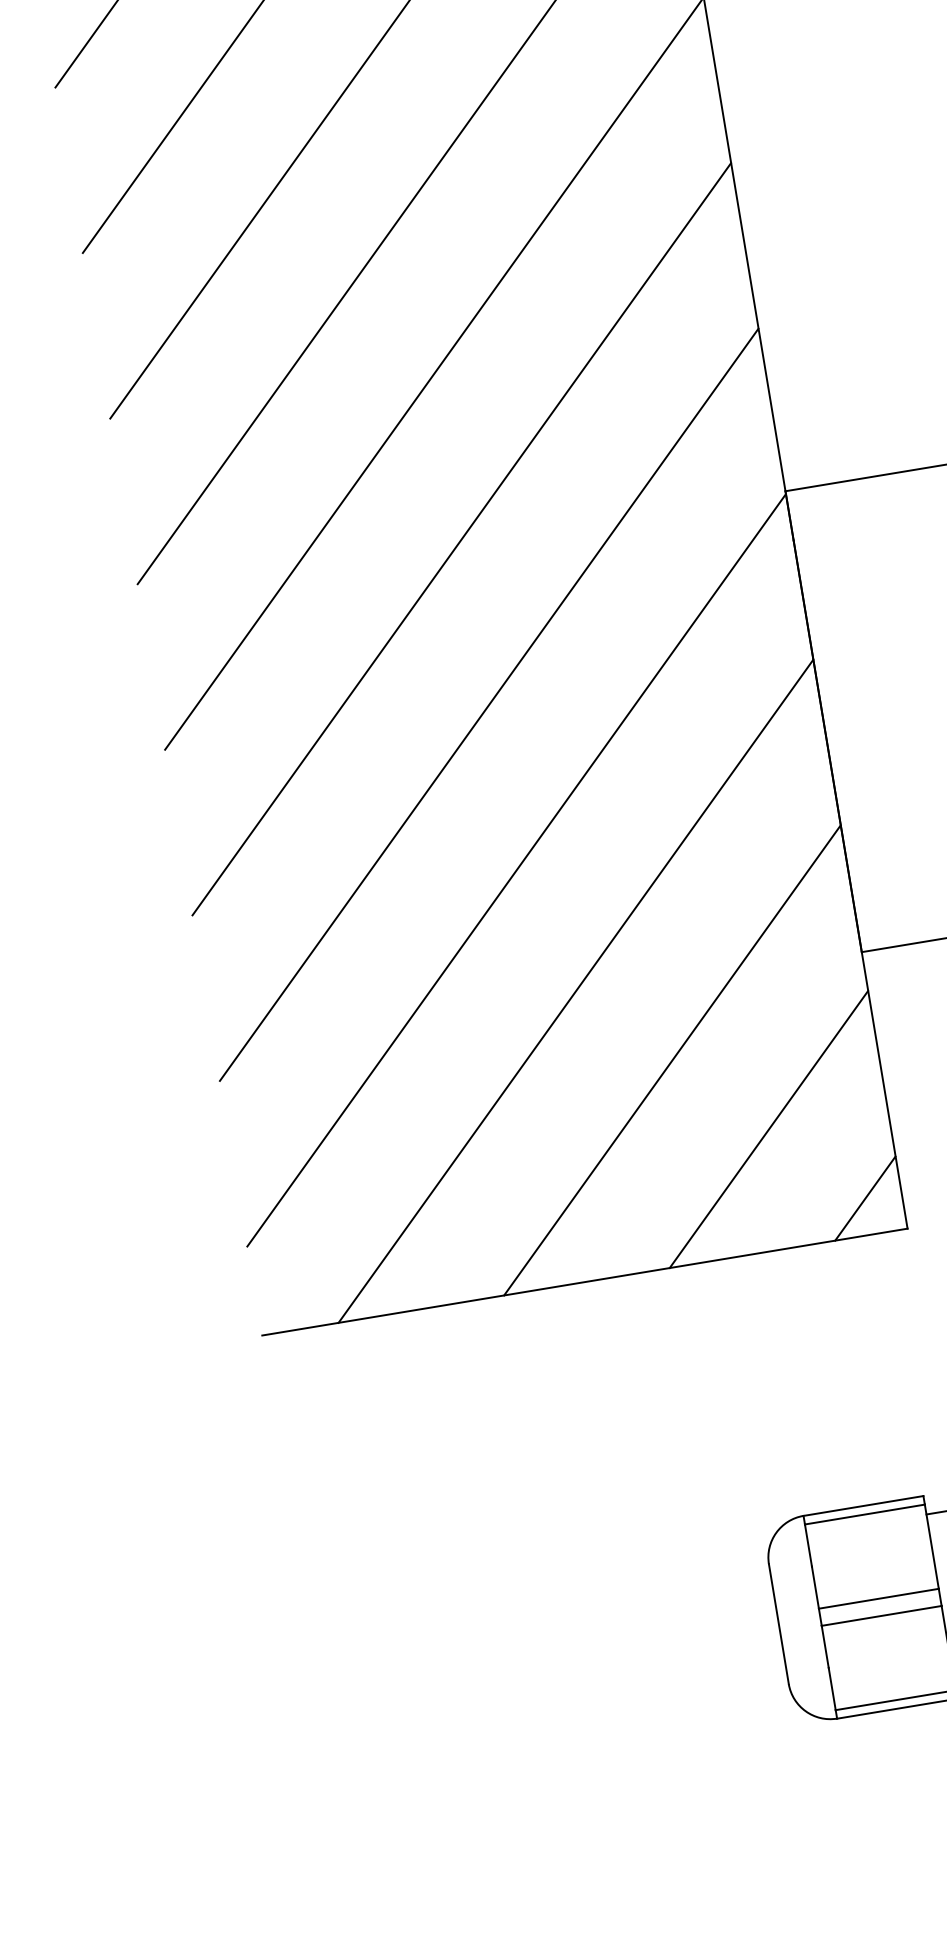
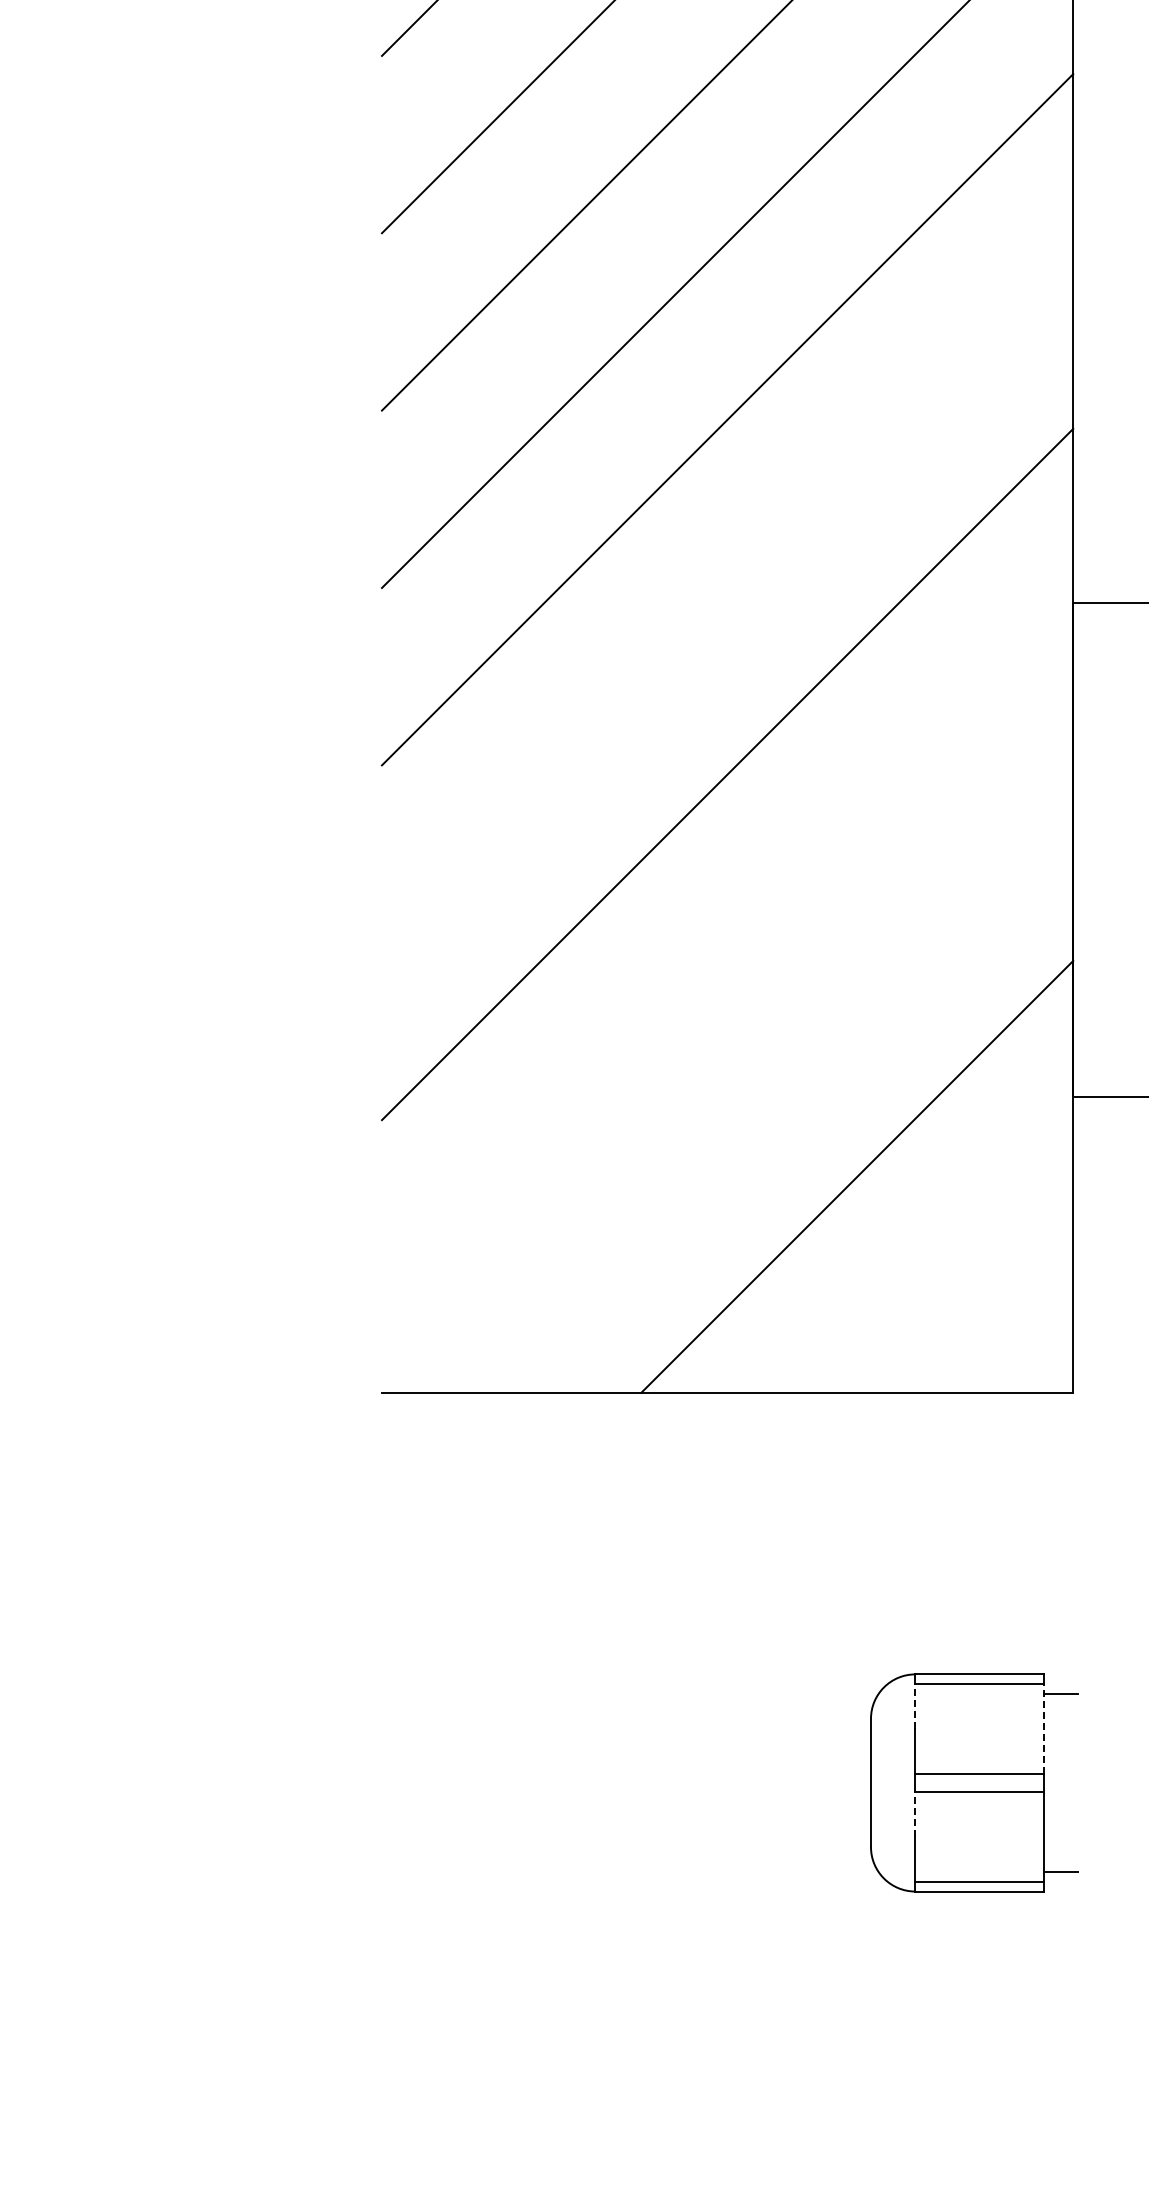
line: (461, 538) -> (727, 596), removed
line: (516, 870) -> (727, 951), removed
line: (575, 990) -> (768, 1087), removed
line: (768, 1129) -> (945, 1265), removed
line: (865, 1197) -> (1034, 1353), removed
line: (808, 1545) -> (915, 1706), solid -> dashed
line: (931, 1546) -> (1043, 1728), solid -> dashed
line: (825, 1646) -> (915, 1814), solid -> dashed

